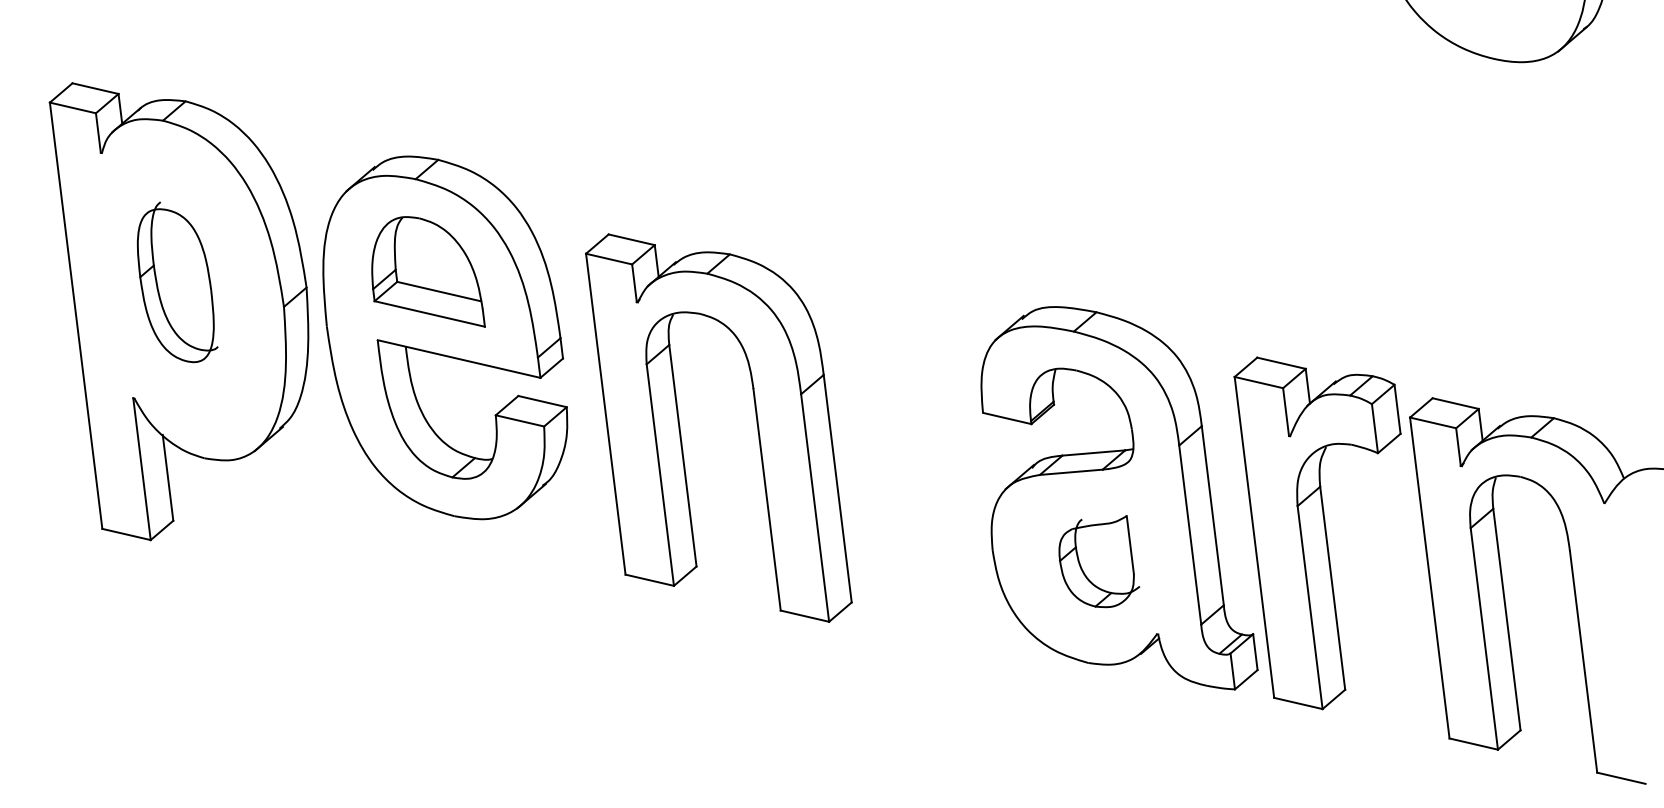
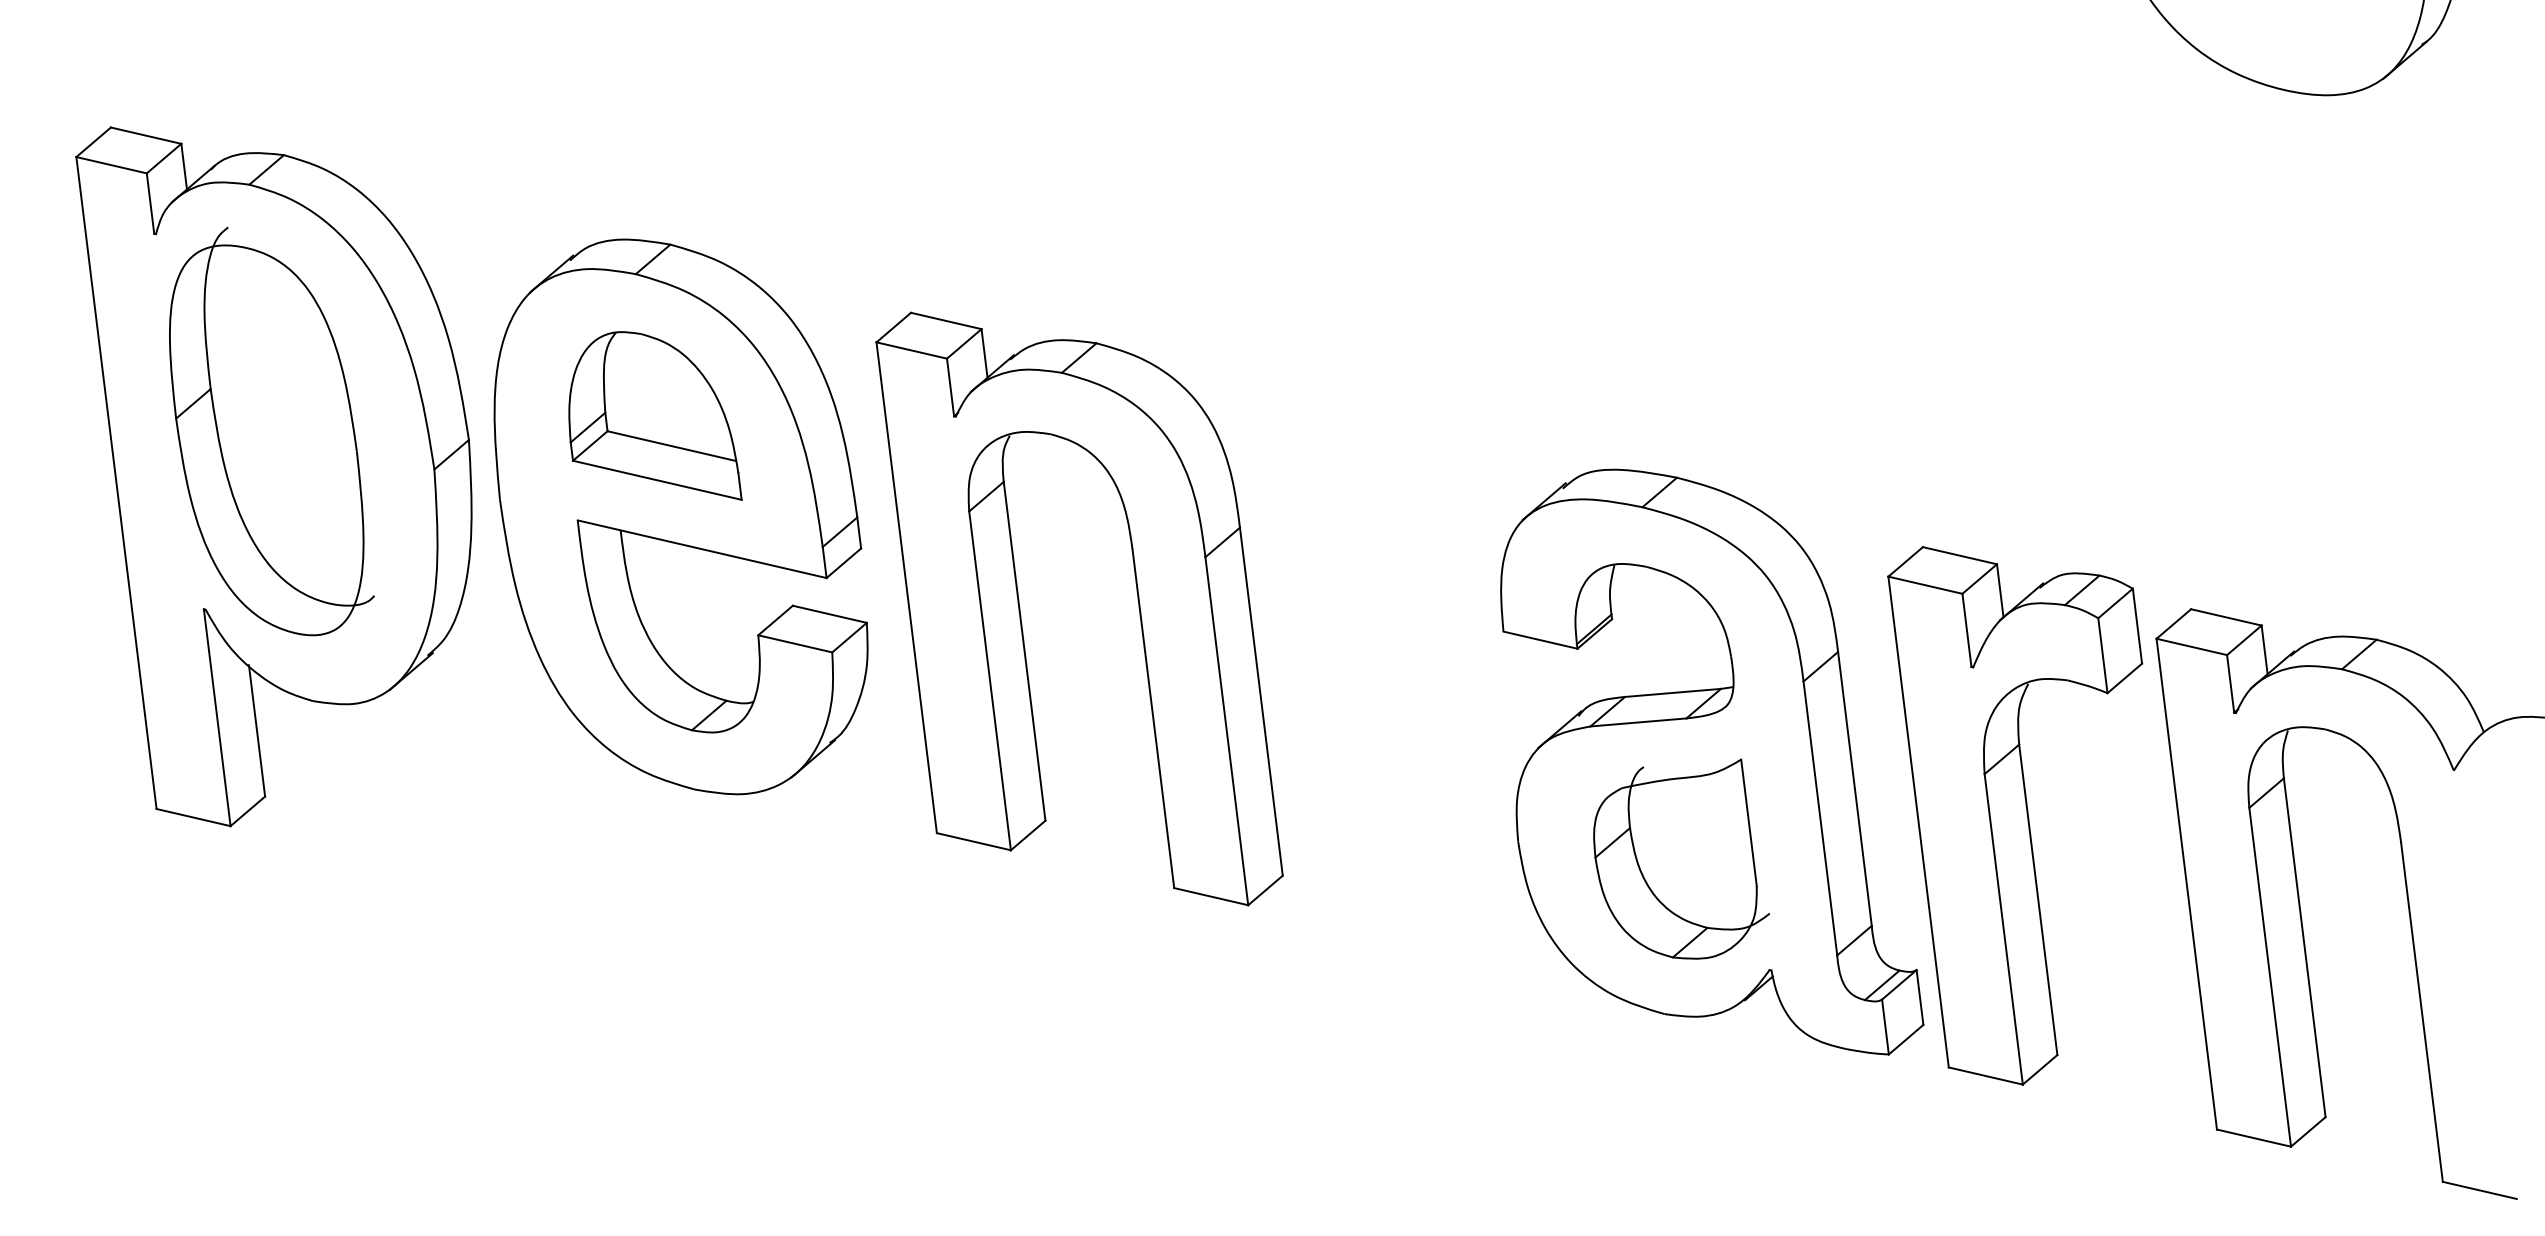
part: (177, 282) -> (271, 432), size x1.67
part: (681, 433) -> (1022, 617), moved
part: (1099, 561) -> (1681, 858), size x1.43

